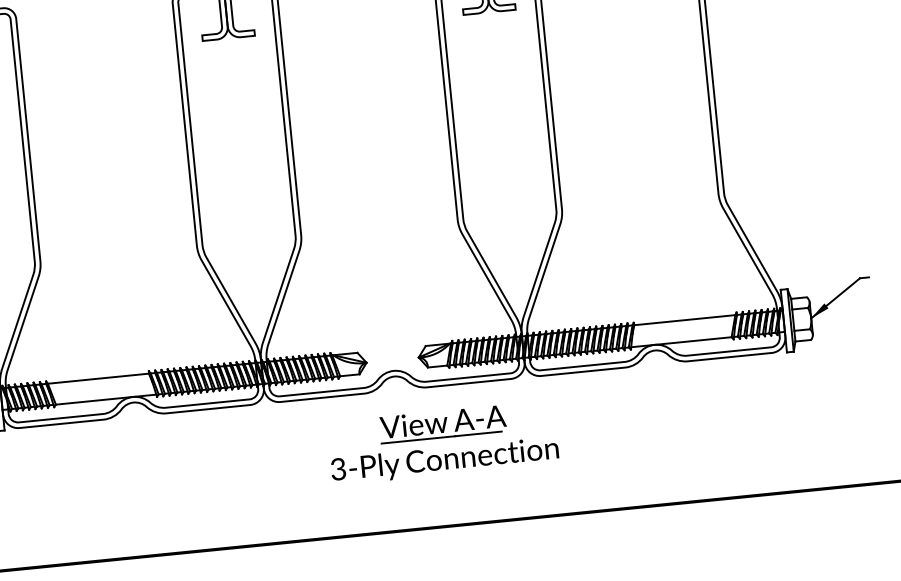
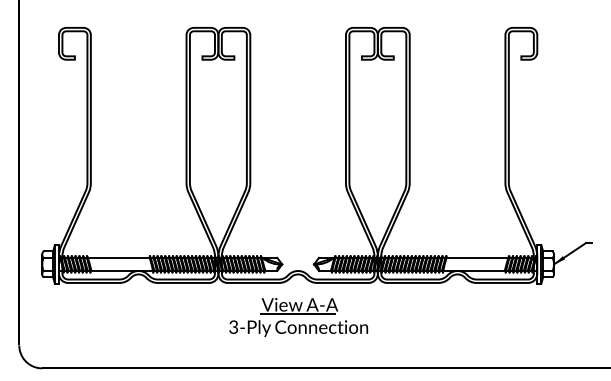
part: (442, 442) -> (298, 317), moved

